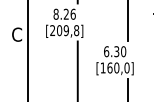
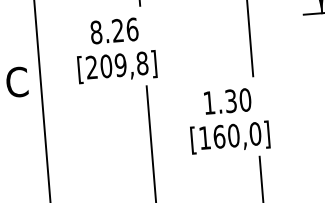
text: (106, 51) -> (209, 102), 6.30 -> 1.30

